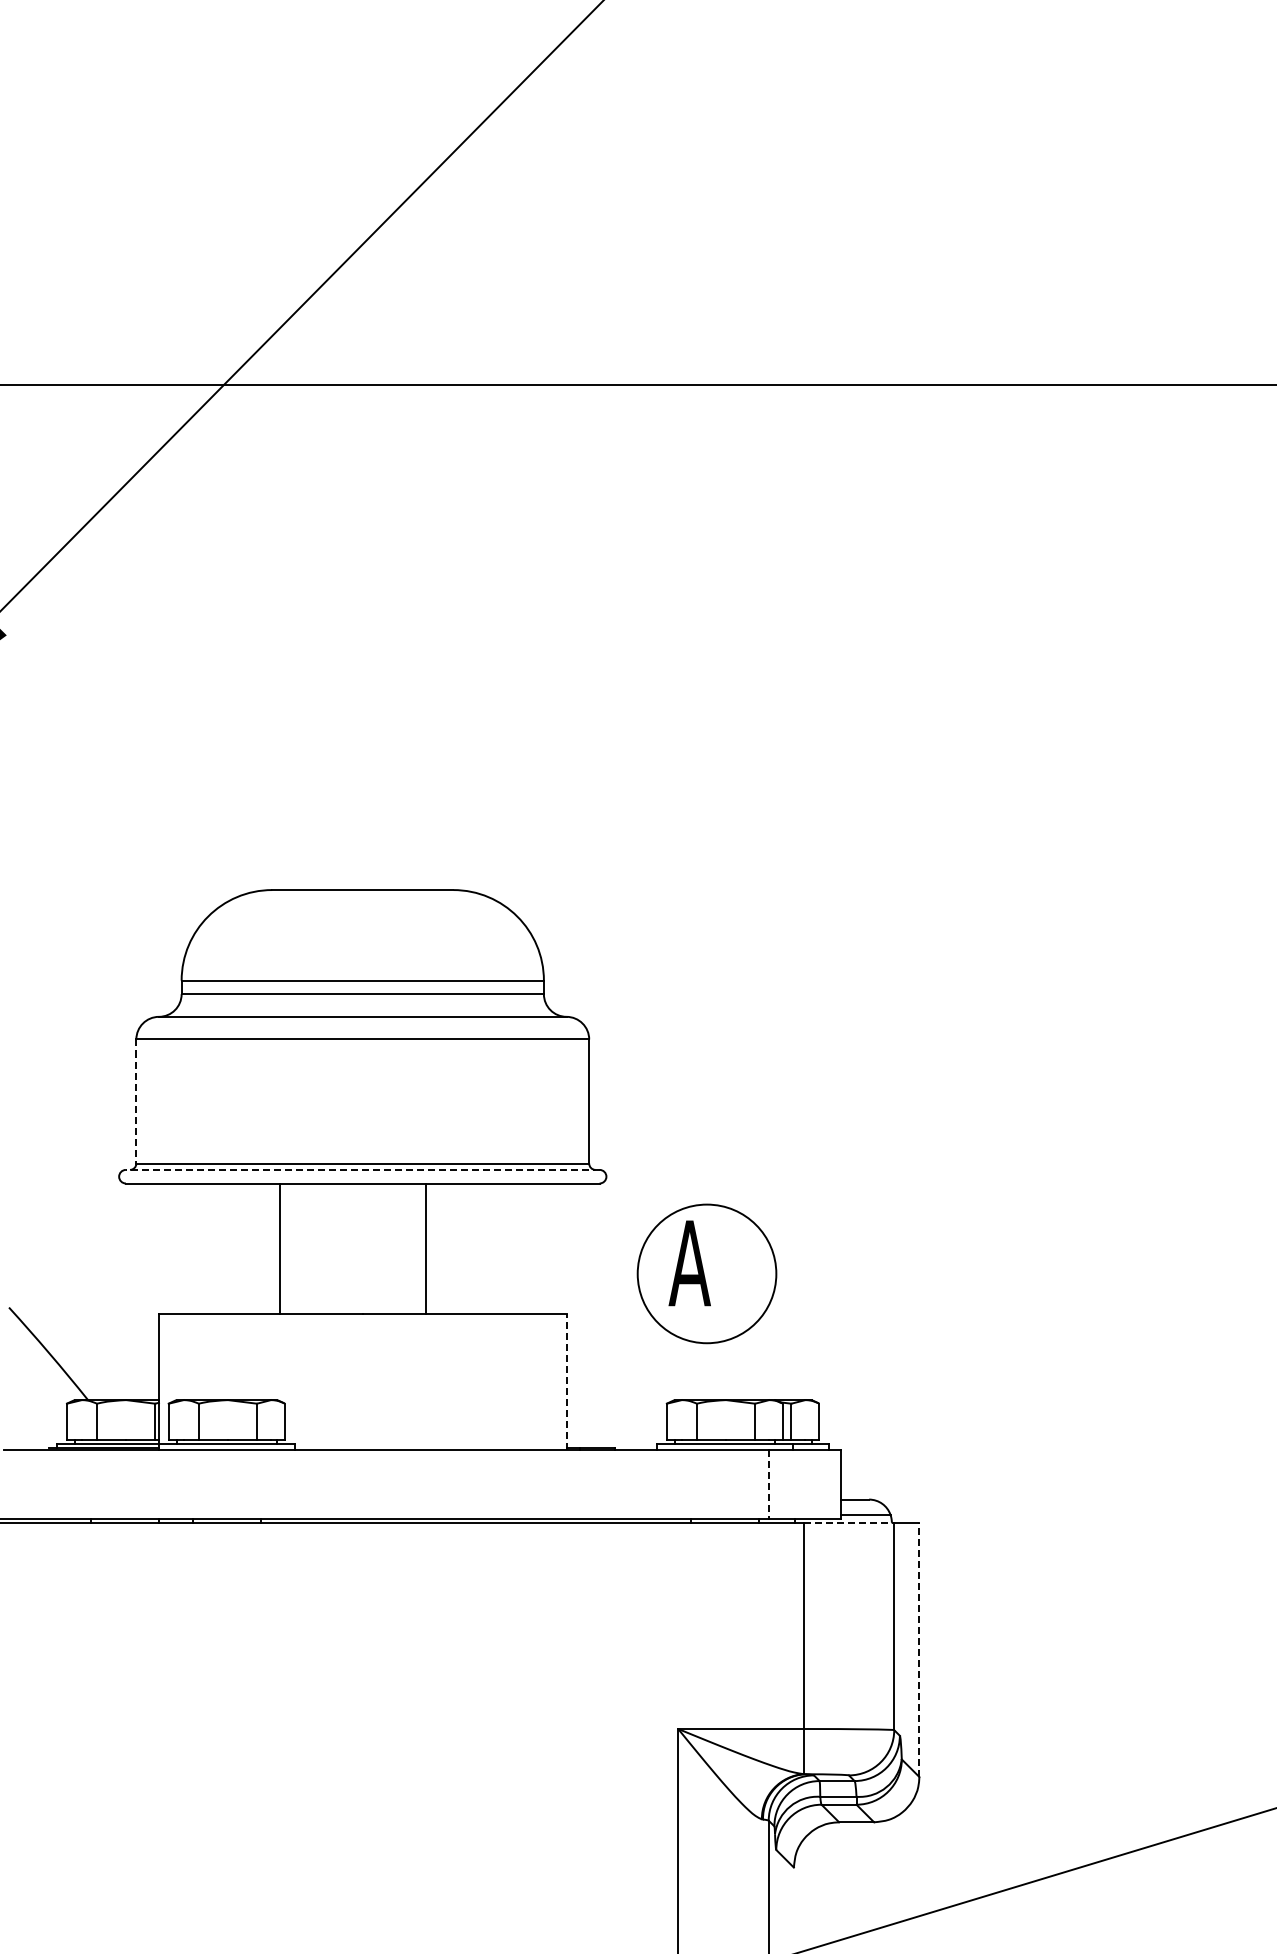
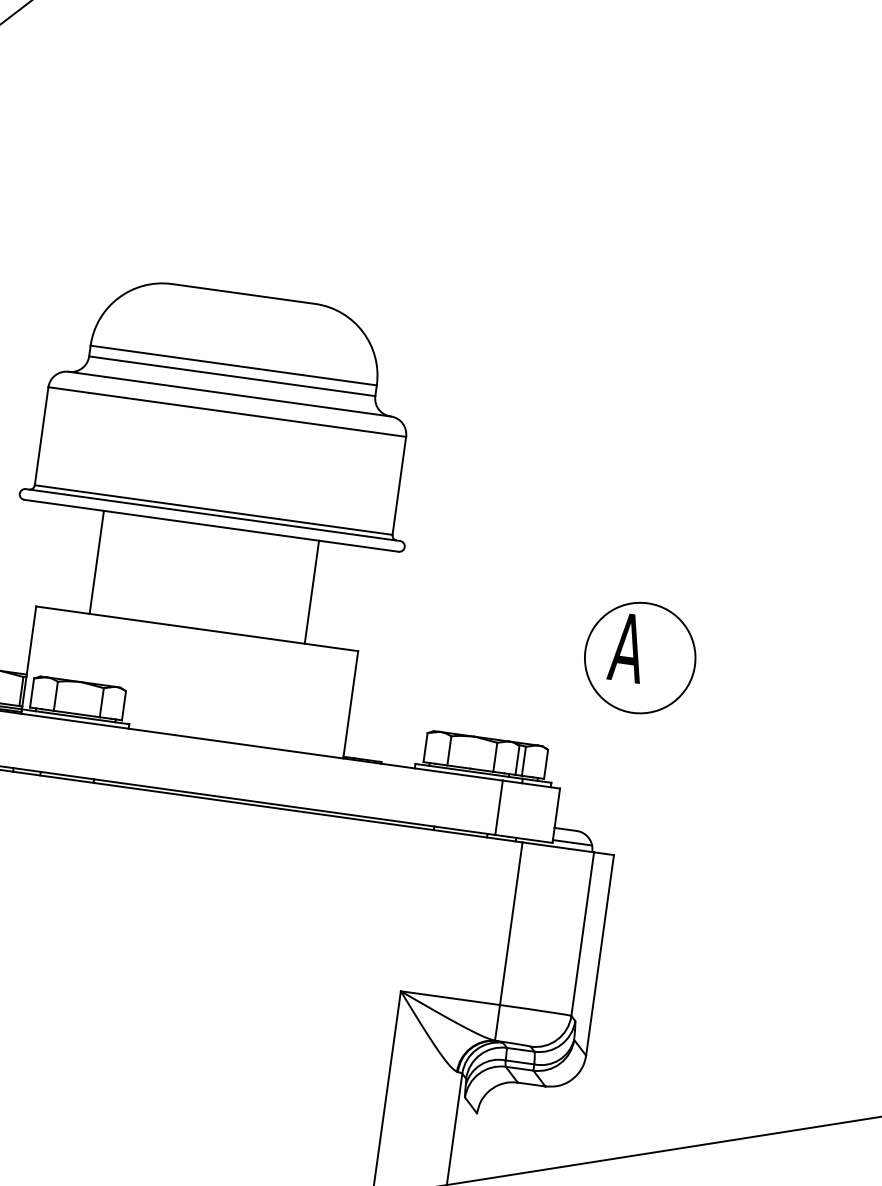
line: (136, 1102) -> (41, 437), dashed -> solid
line: (362, 1169) -> (212, 514), dashed -> solid
line: (279, 1248) -> (96, 562), moved
line: (425, 1248) -> (311, 592), moved
part: (706, 1273) -> (639, 657), moved
line: (566, 1381) -> (350, 704), dashed -> solid
line: (768, 1484) -> (499, 808), dashed -> solid
line: (849, 1523) -> (558, 847), dashed -> solid
line: (919, 1650) -> (600, 955), dashed -> solid

